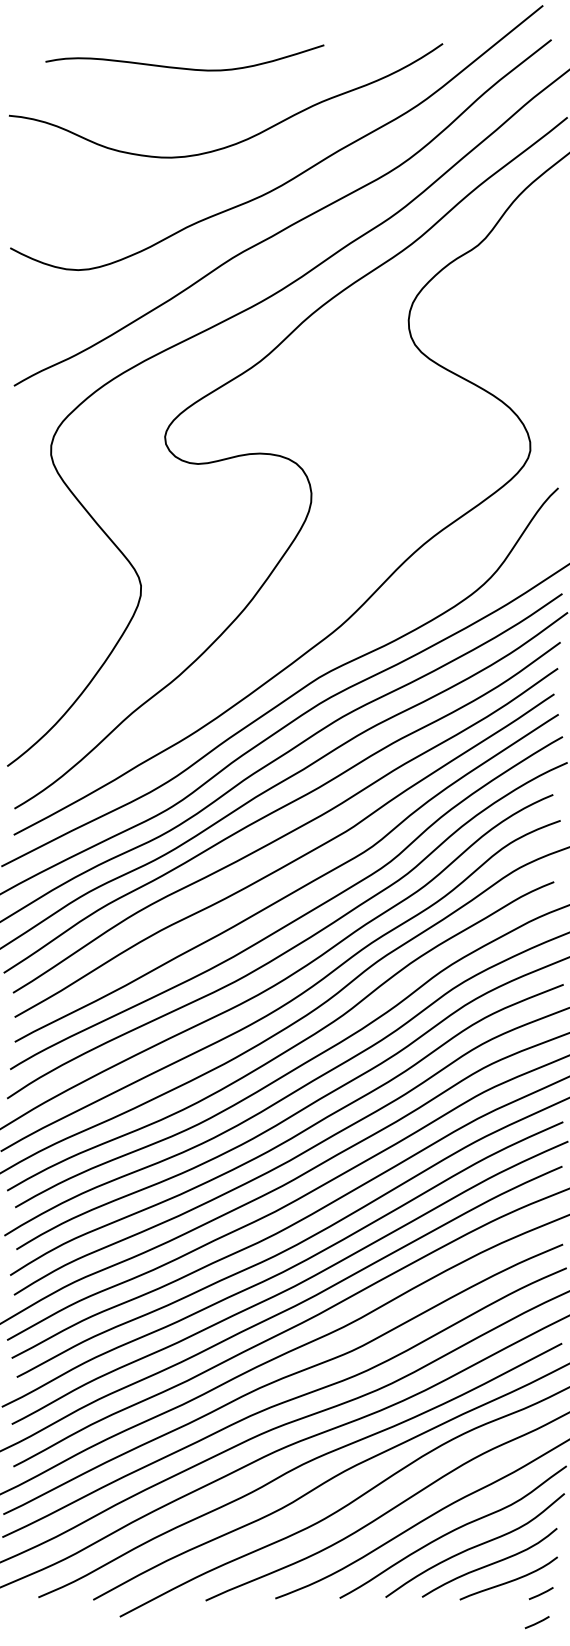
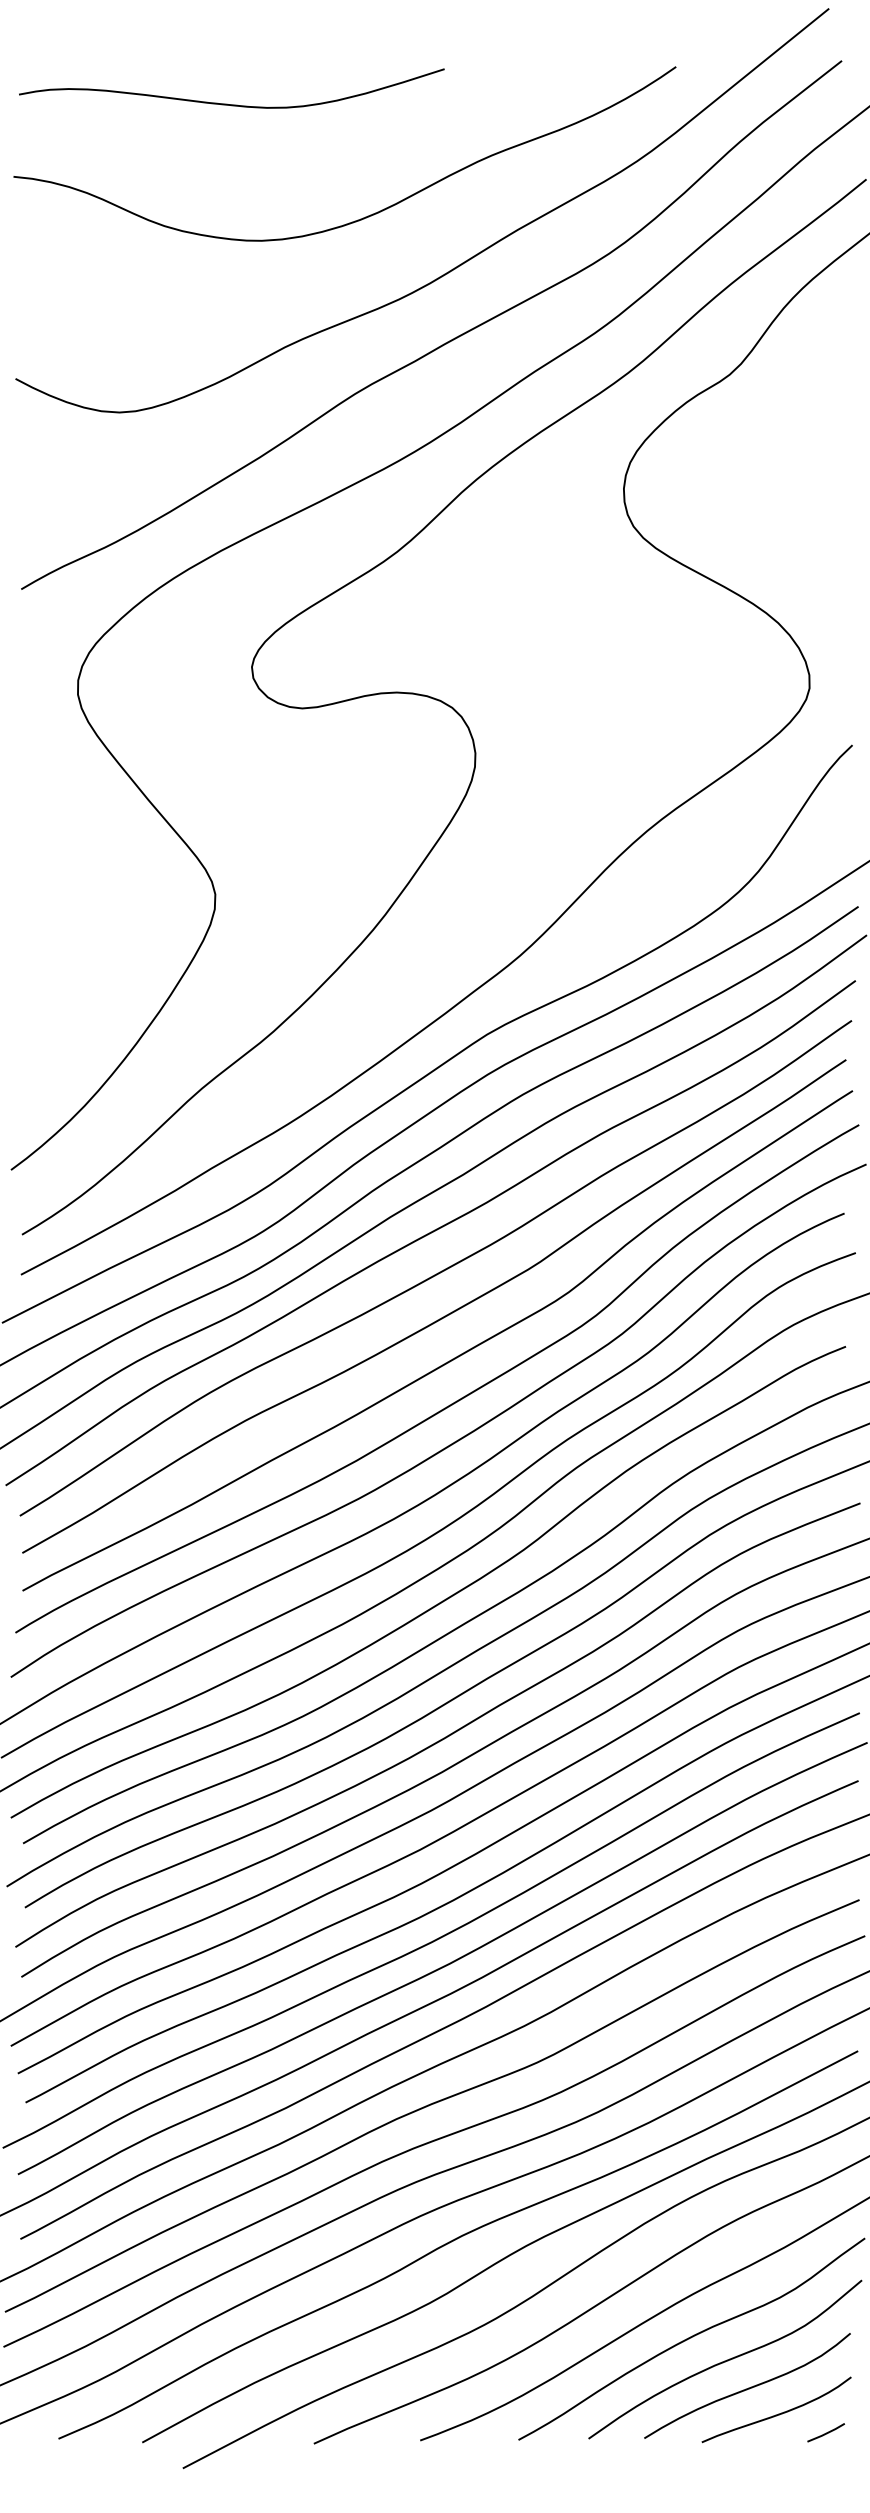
curve: (184, 67) -> (231, 103), moved
line: (536, 1622) -> (818, 2477), removed

